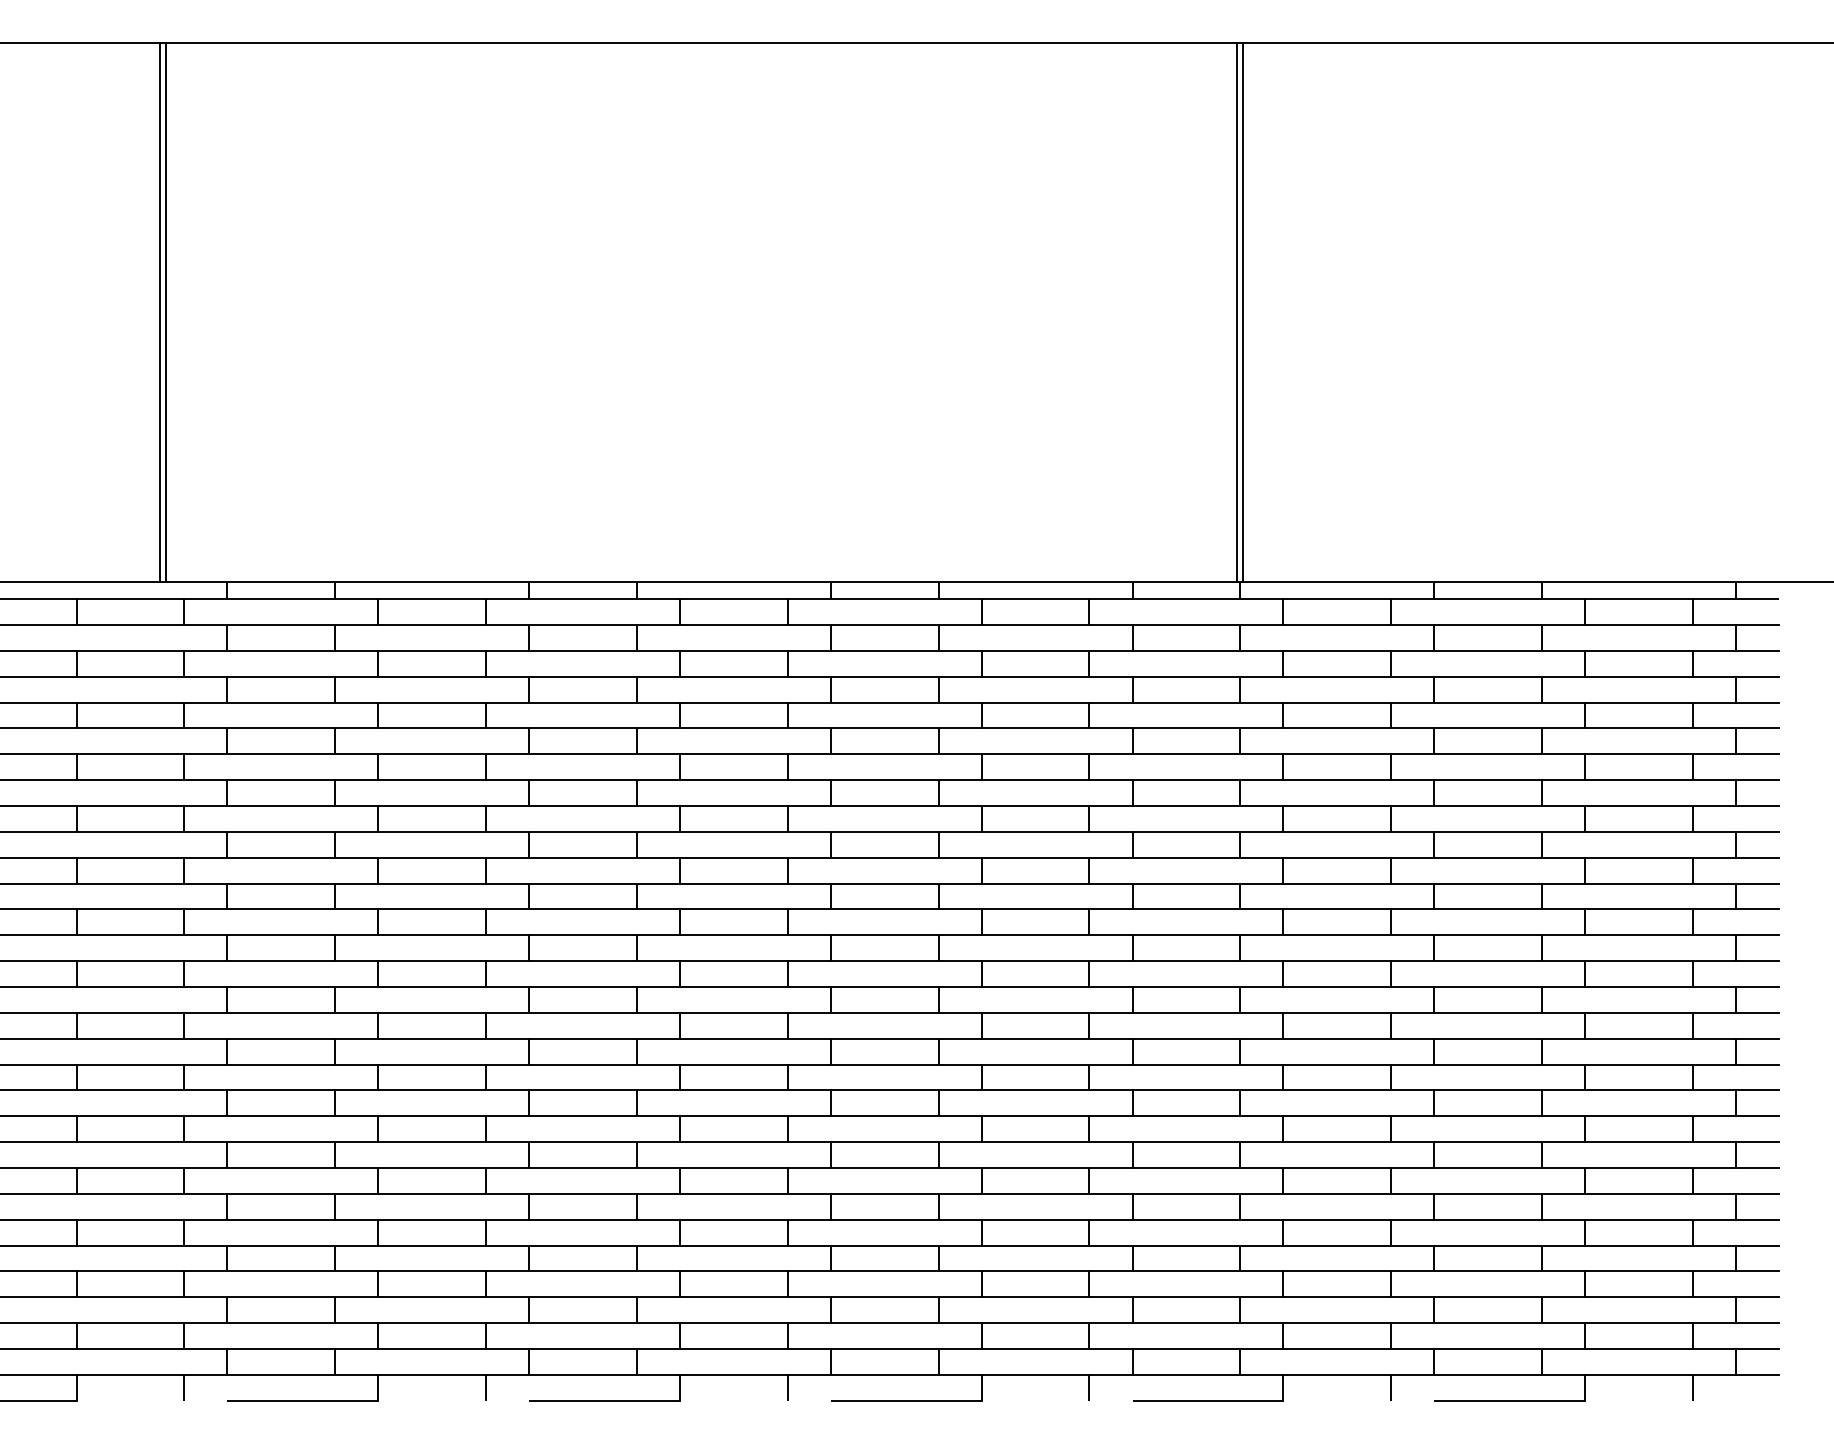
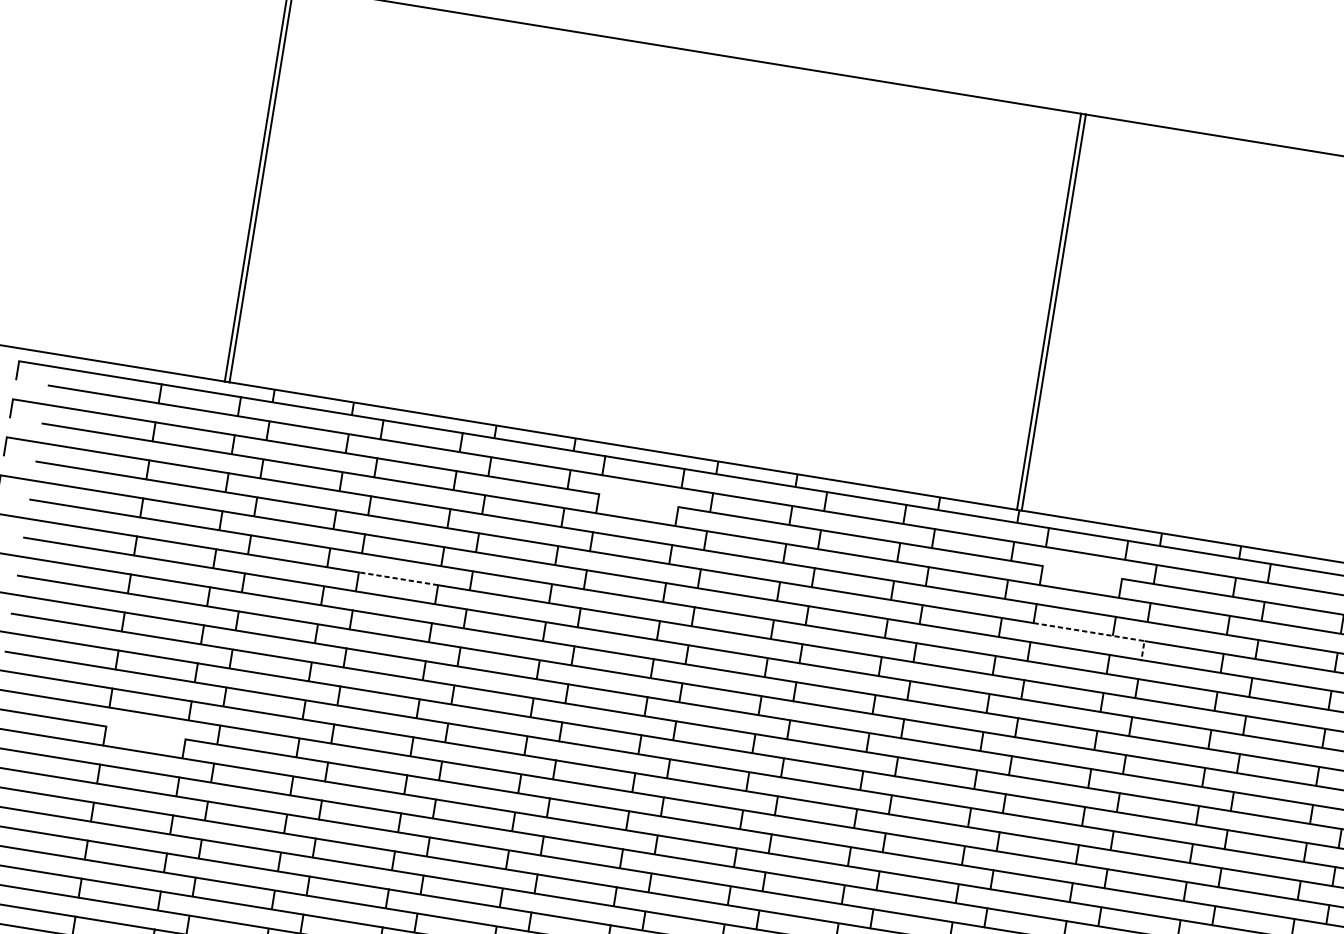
line: (733, 650) -> (638, 500), removed
line: (1337, 650) -> (1082, 572), removed
line: (1373, 728) -> (1099, 633), solid -> dashed
line: (432, 806) -> (398, 579), solid -> dashed
line: (130, 1064) -> (145, 732), removed

